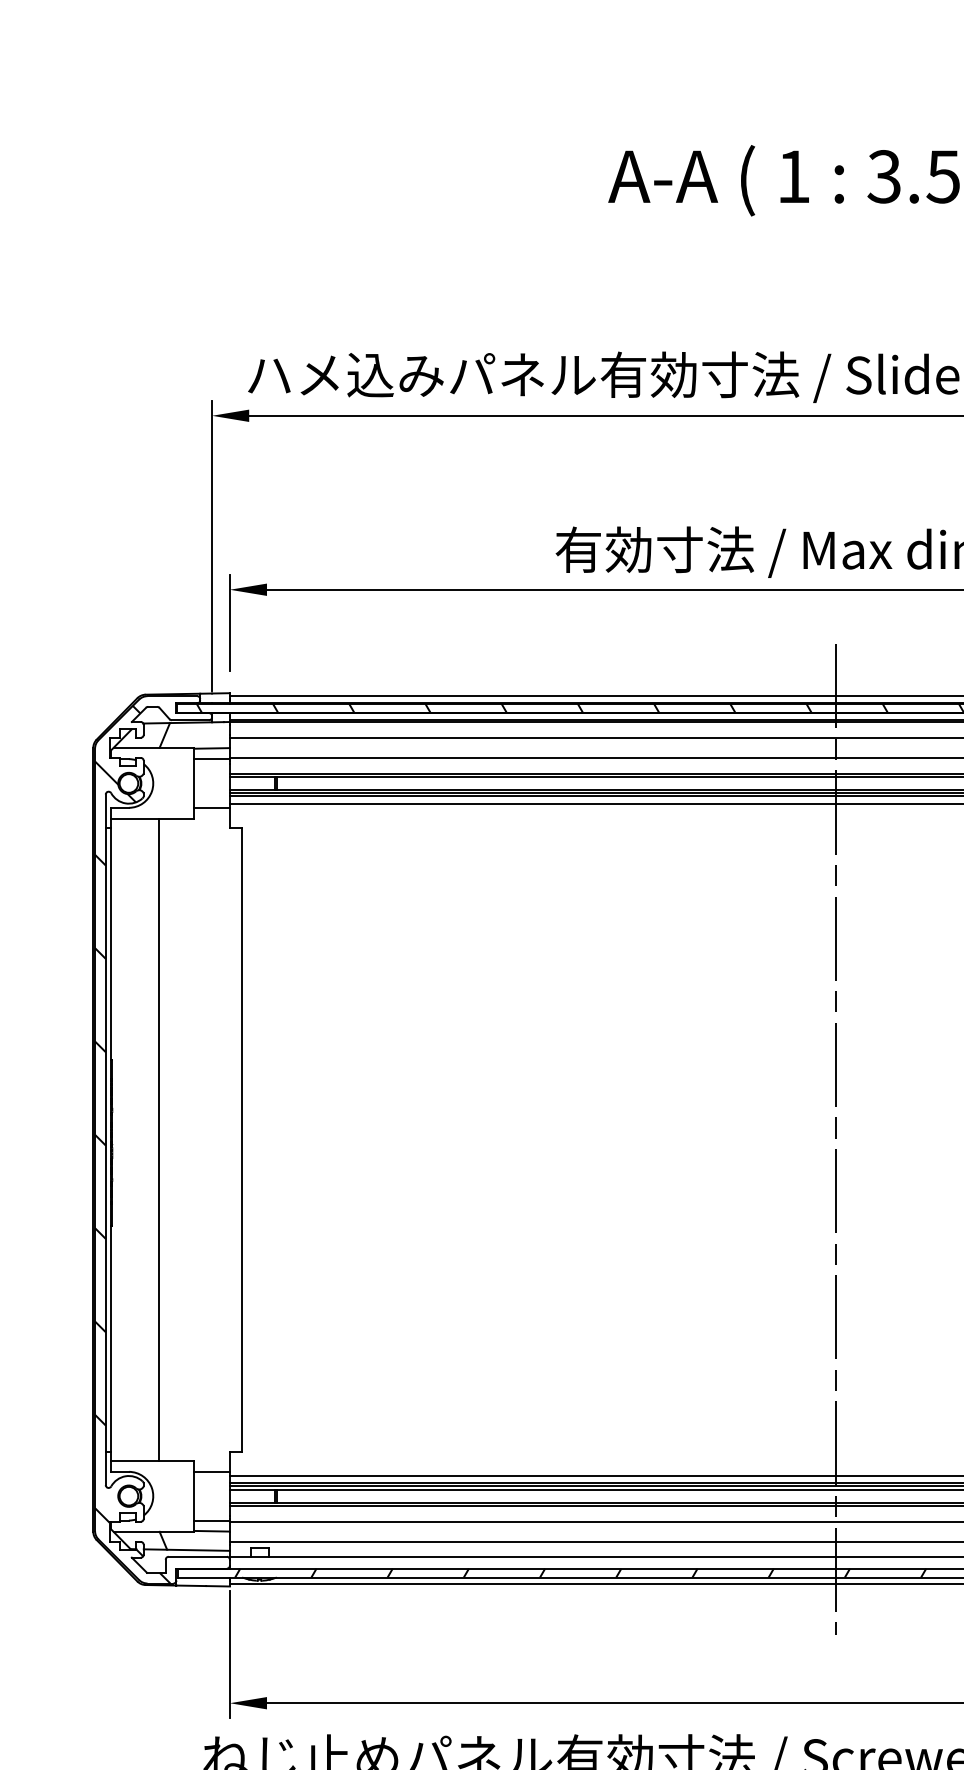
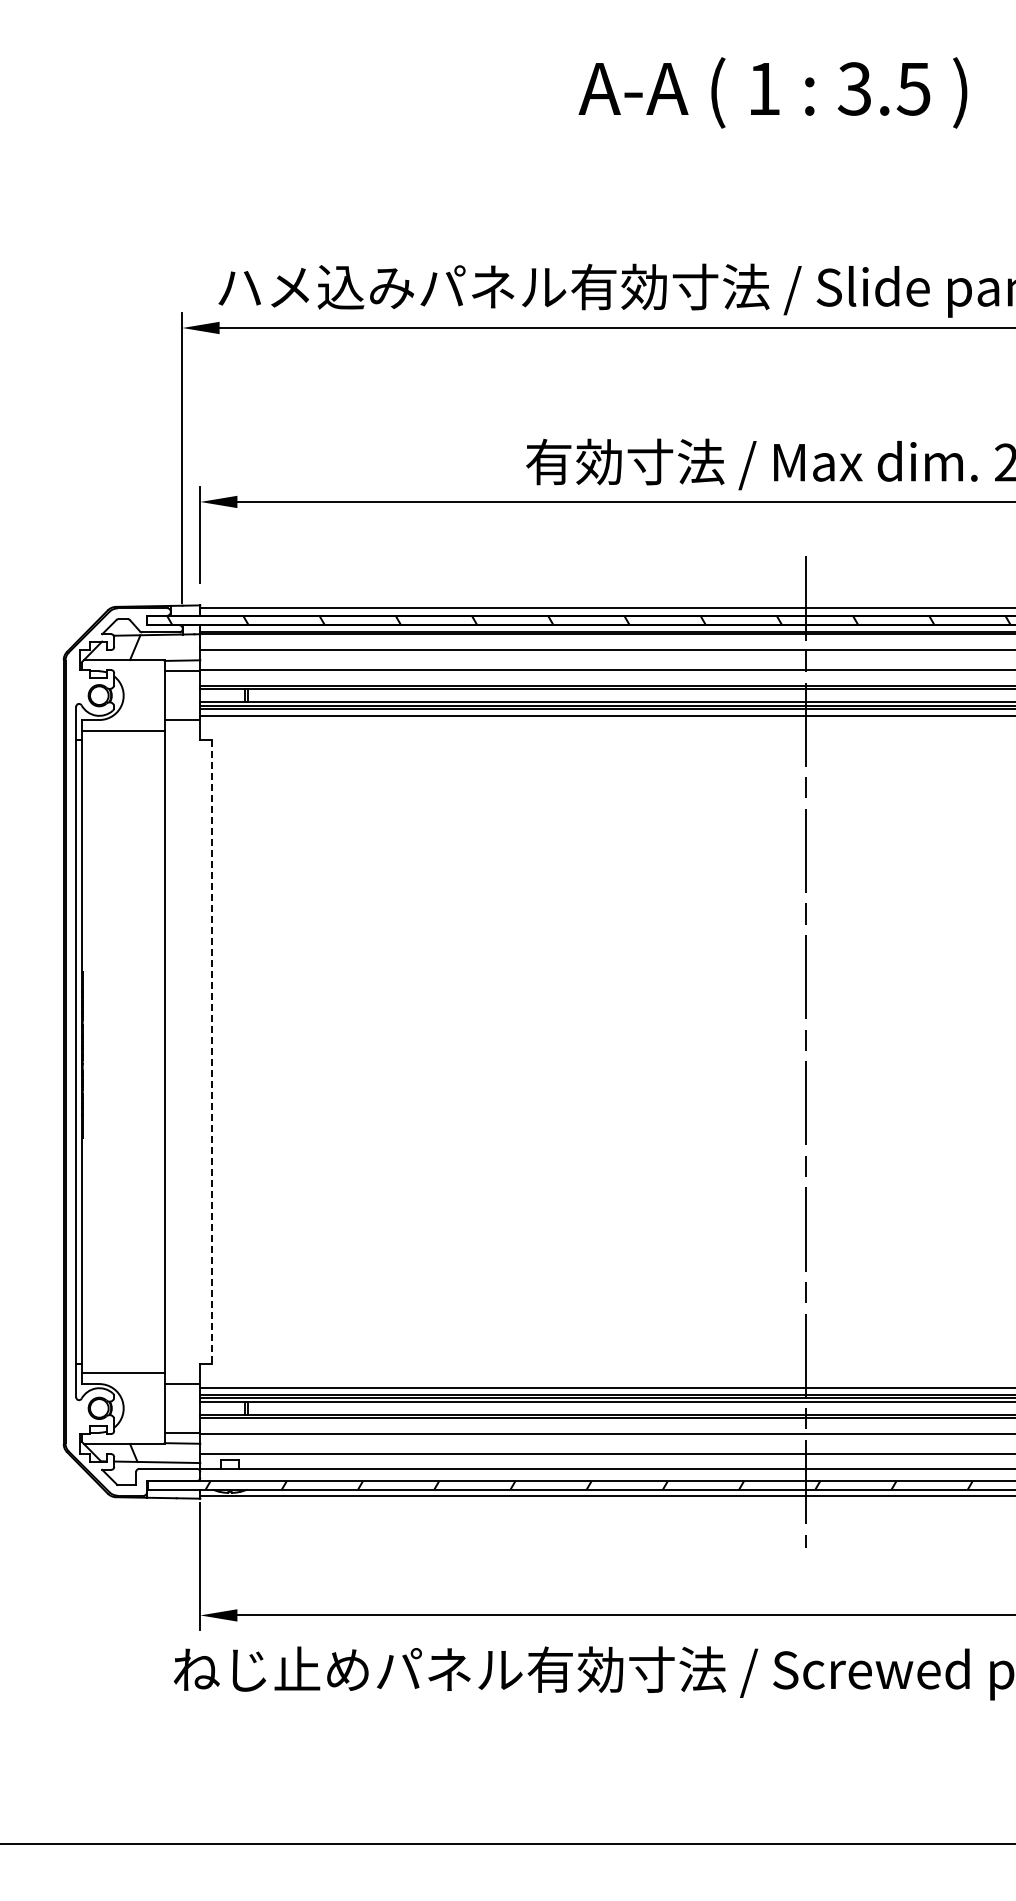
line: (159, 1139) -> (165, 1051), moved
line: (242, 1140) -> (212, 1052), solid -> dashed
hatch: (132, 1144) -> (102, 1056), removed

